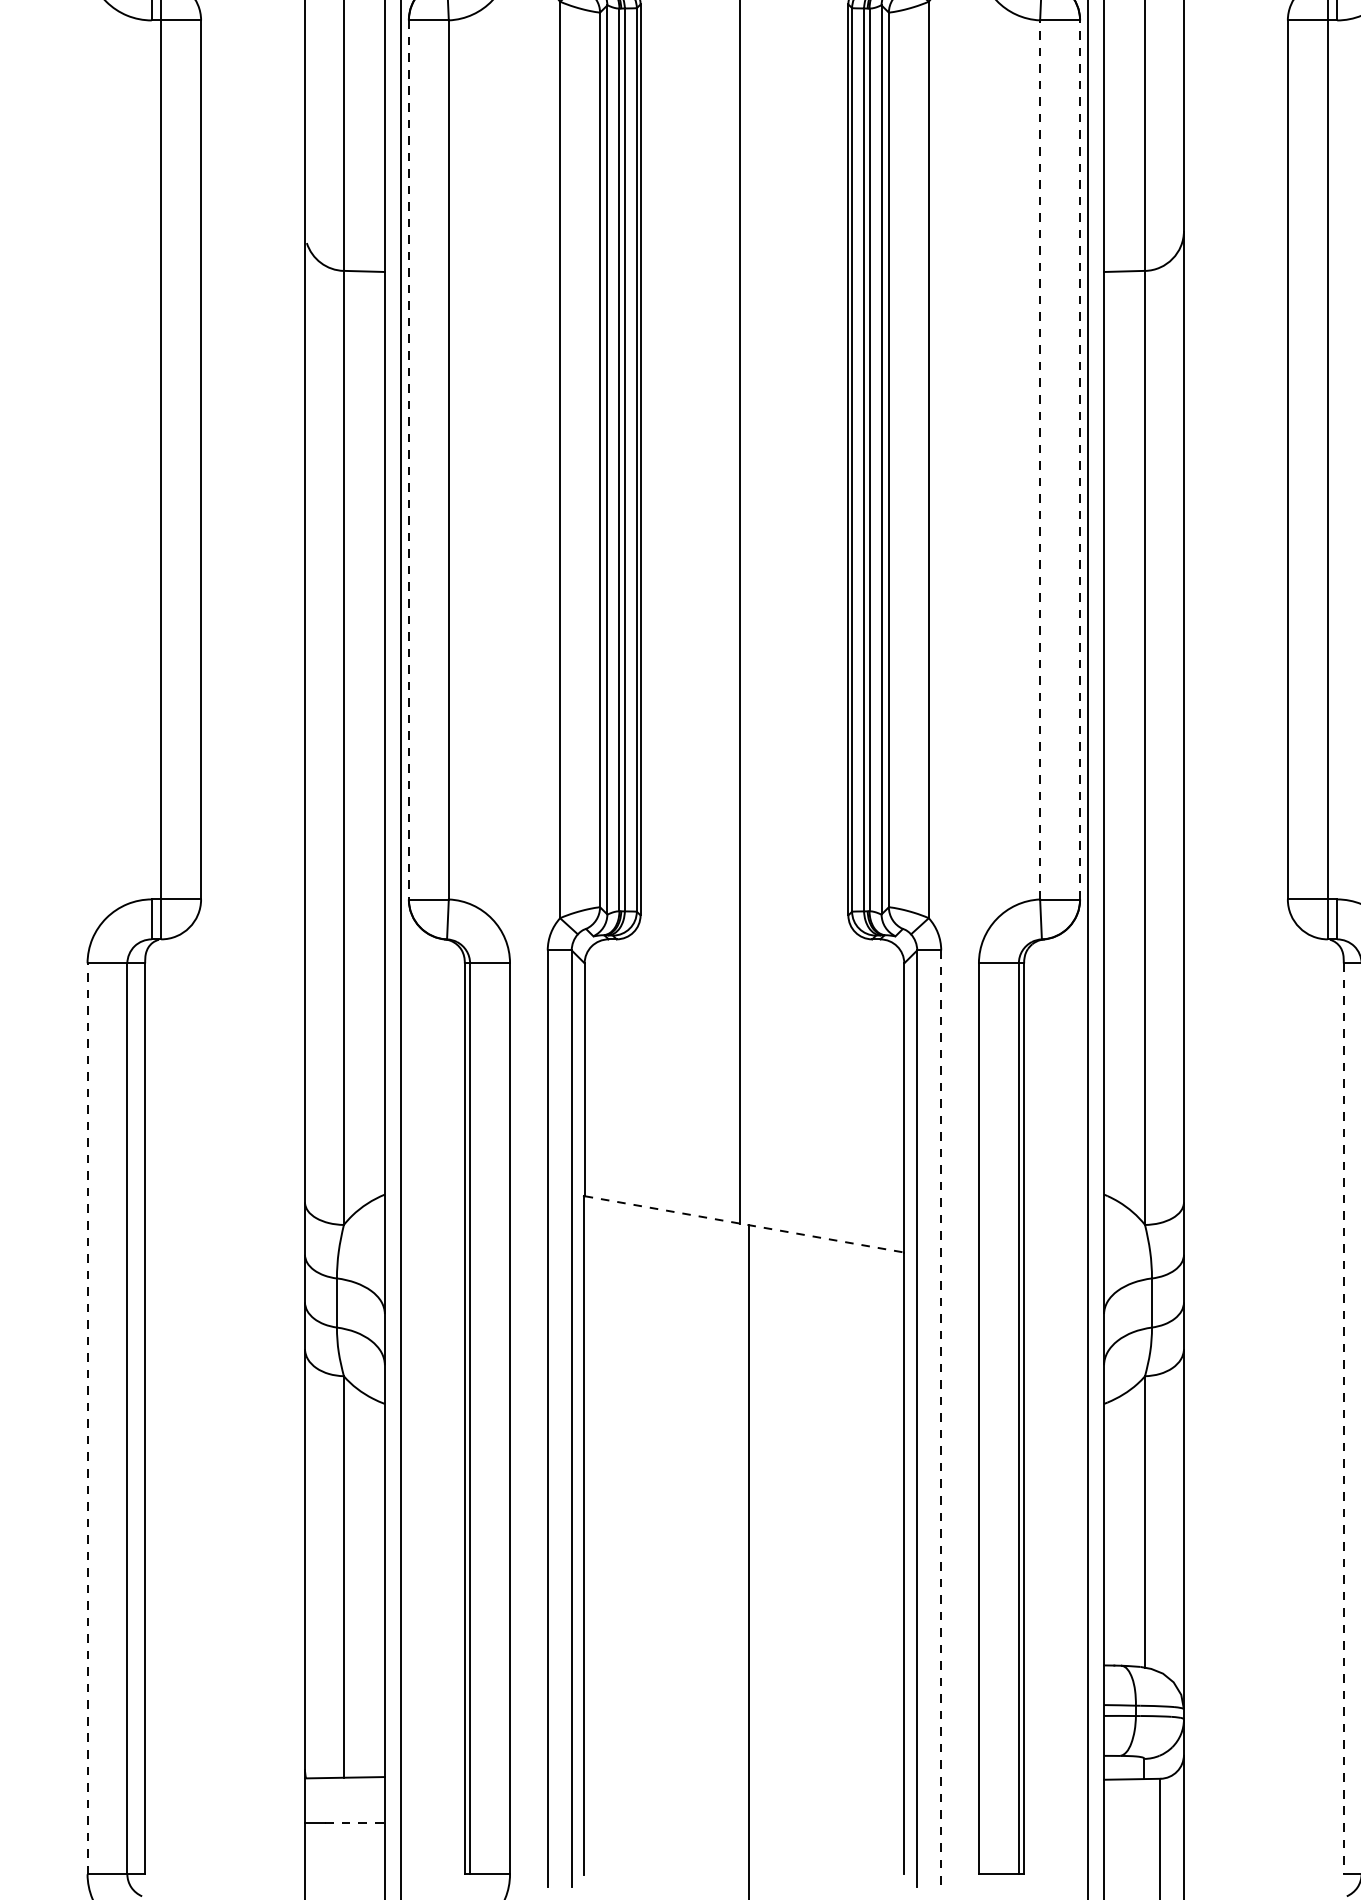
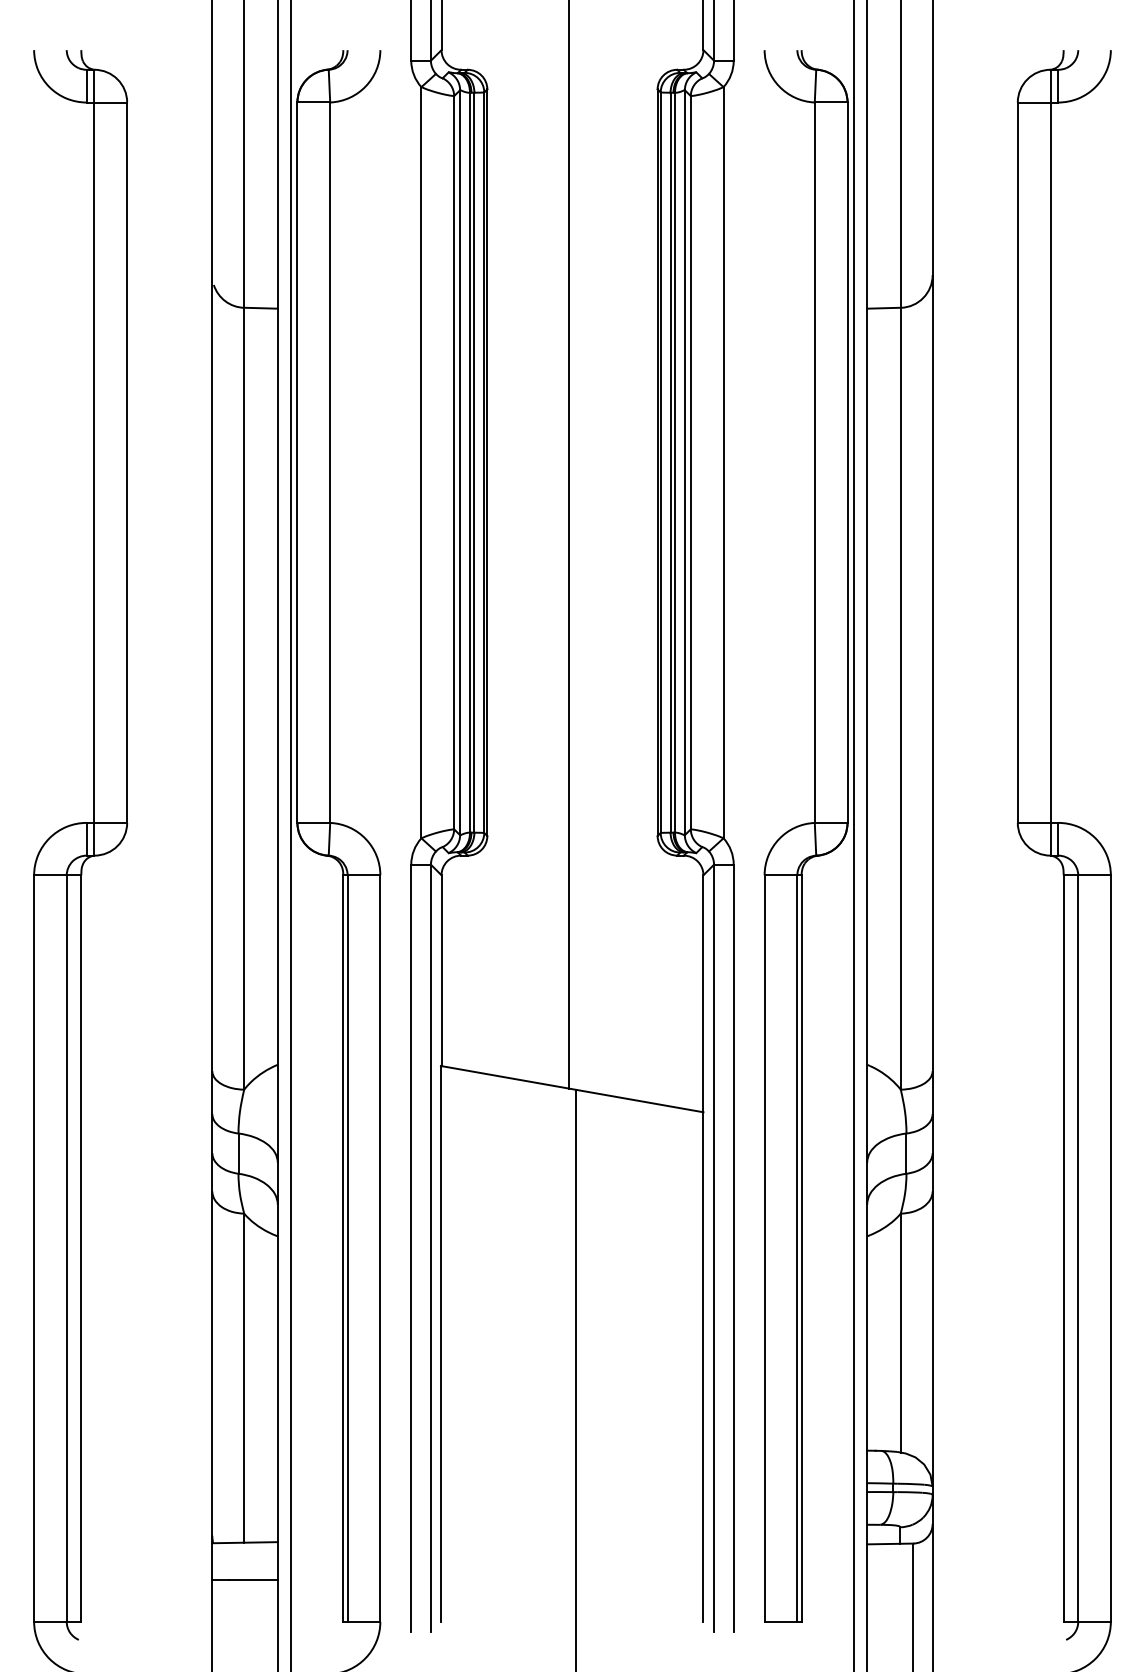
line: (1039, 459) -> (814, 462), dashed -> solid
line: (1080, 459) -> (847, 462), dashed -> solid
line: (408, 460) -> (297, 463), dashed -> solid
line: (744, 1224) -> (572, 1089), dashed -> solid
line: (88, 1418) -> (34, 1248), dashed -> solid
line: (940, 1418) -> (733, 1248), dashed -> solid
line: (1343, 1419) -> (1063, 1249), dashed -> solid
line: (355, 1822) -> (253, 1579), dashed -> solid

